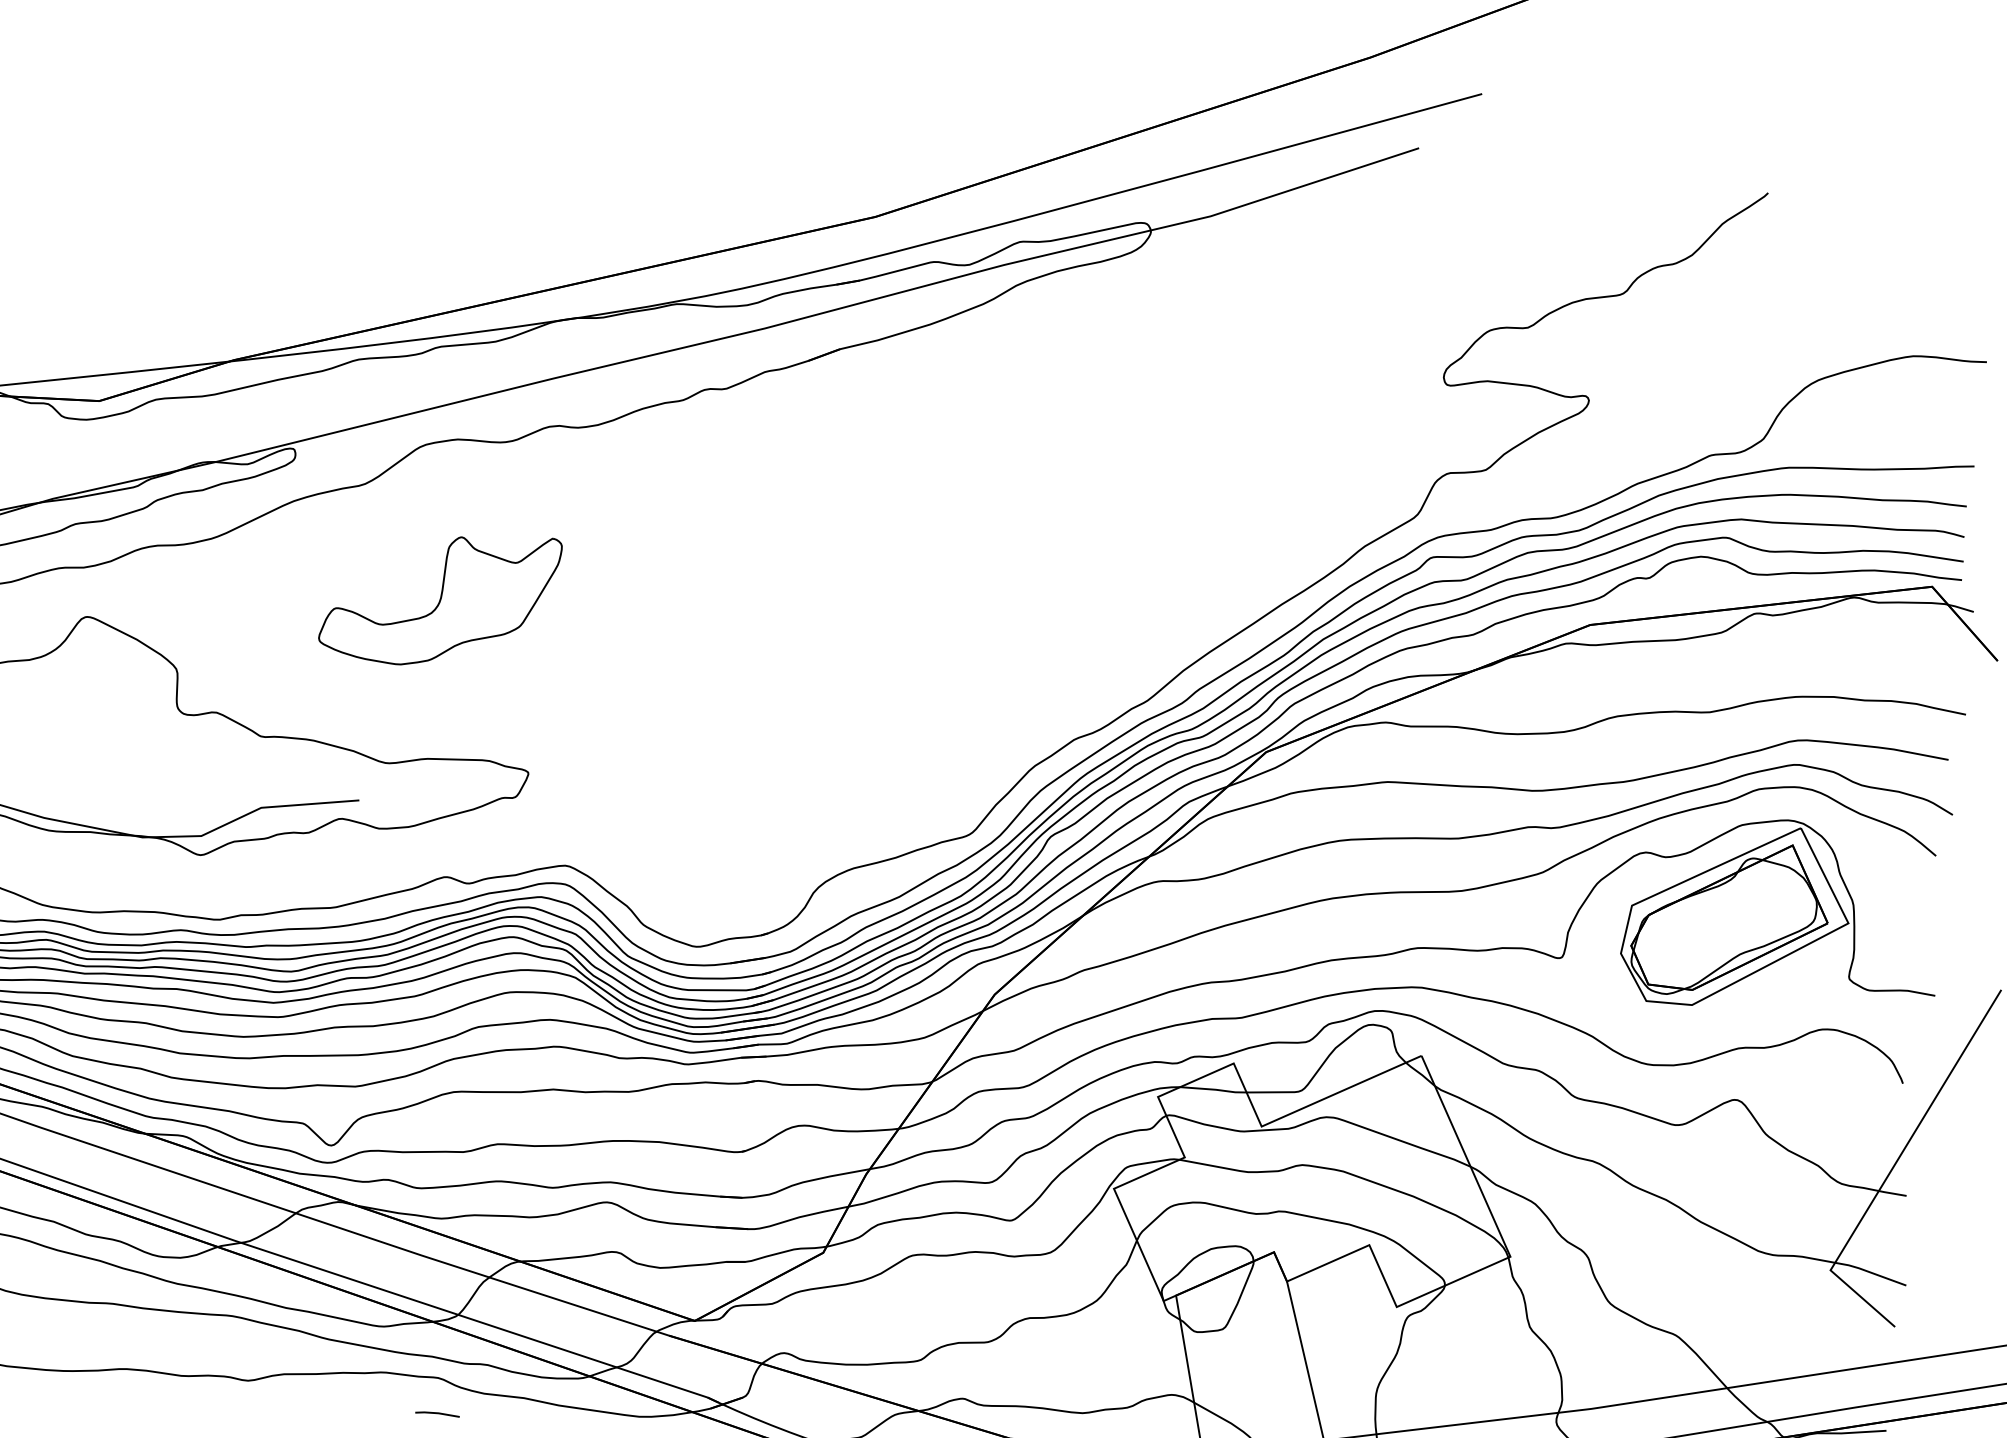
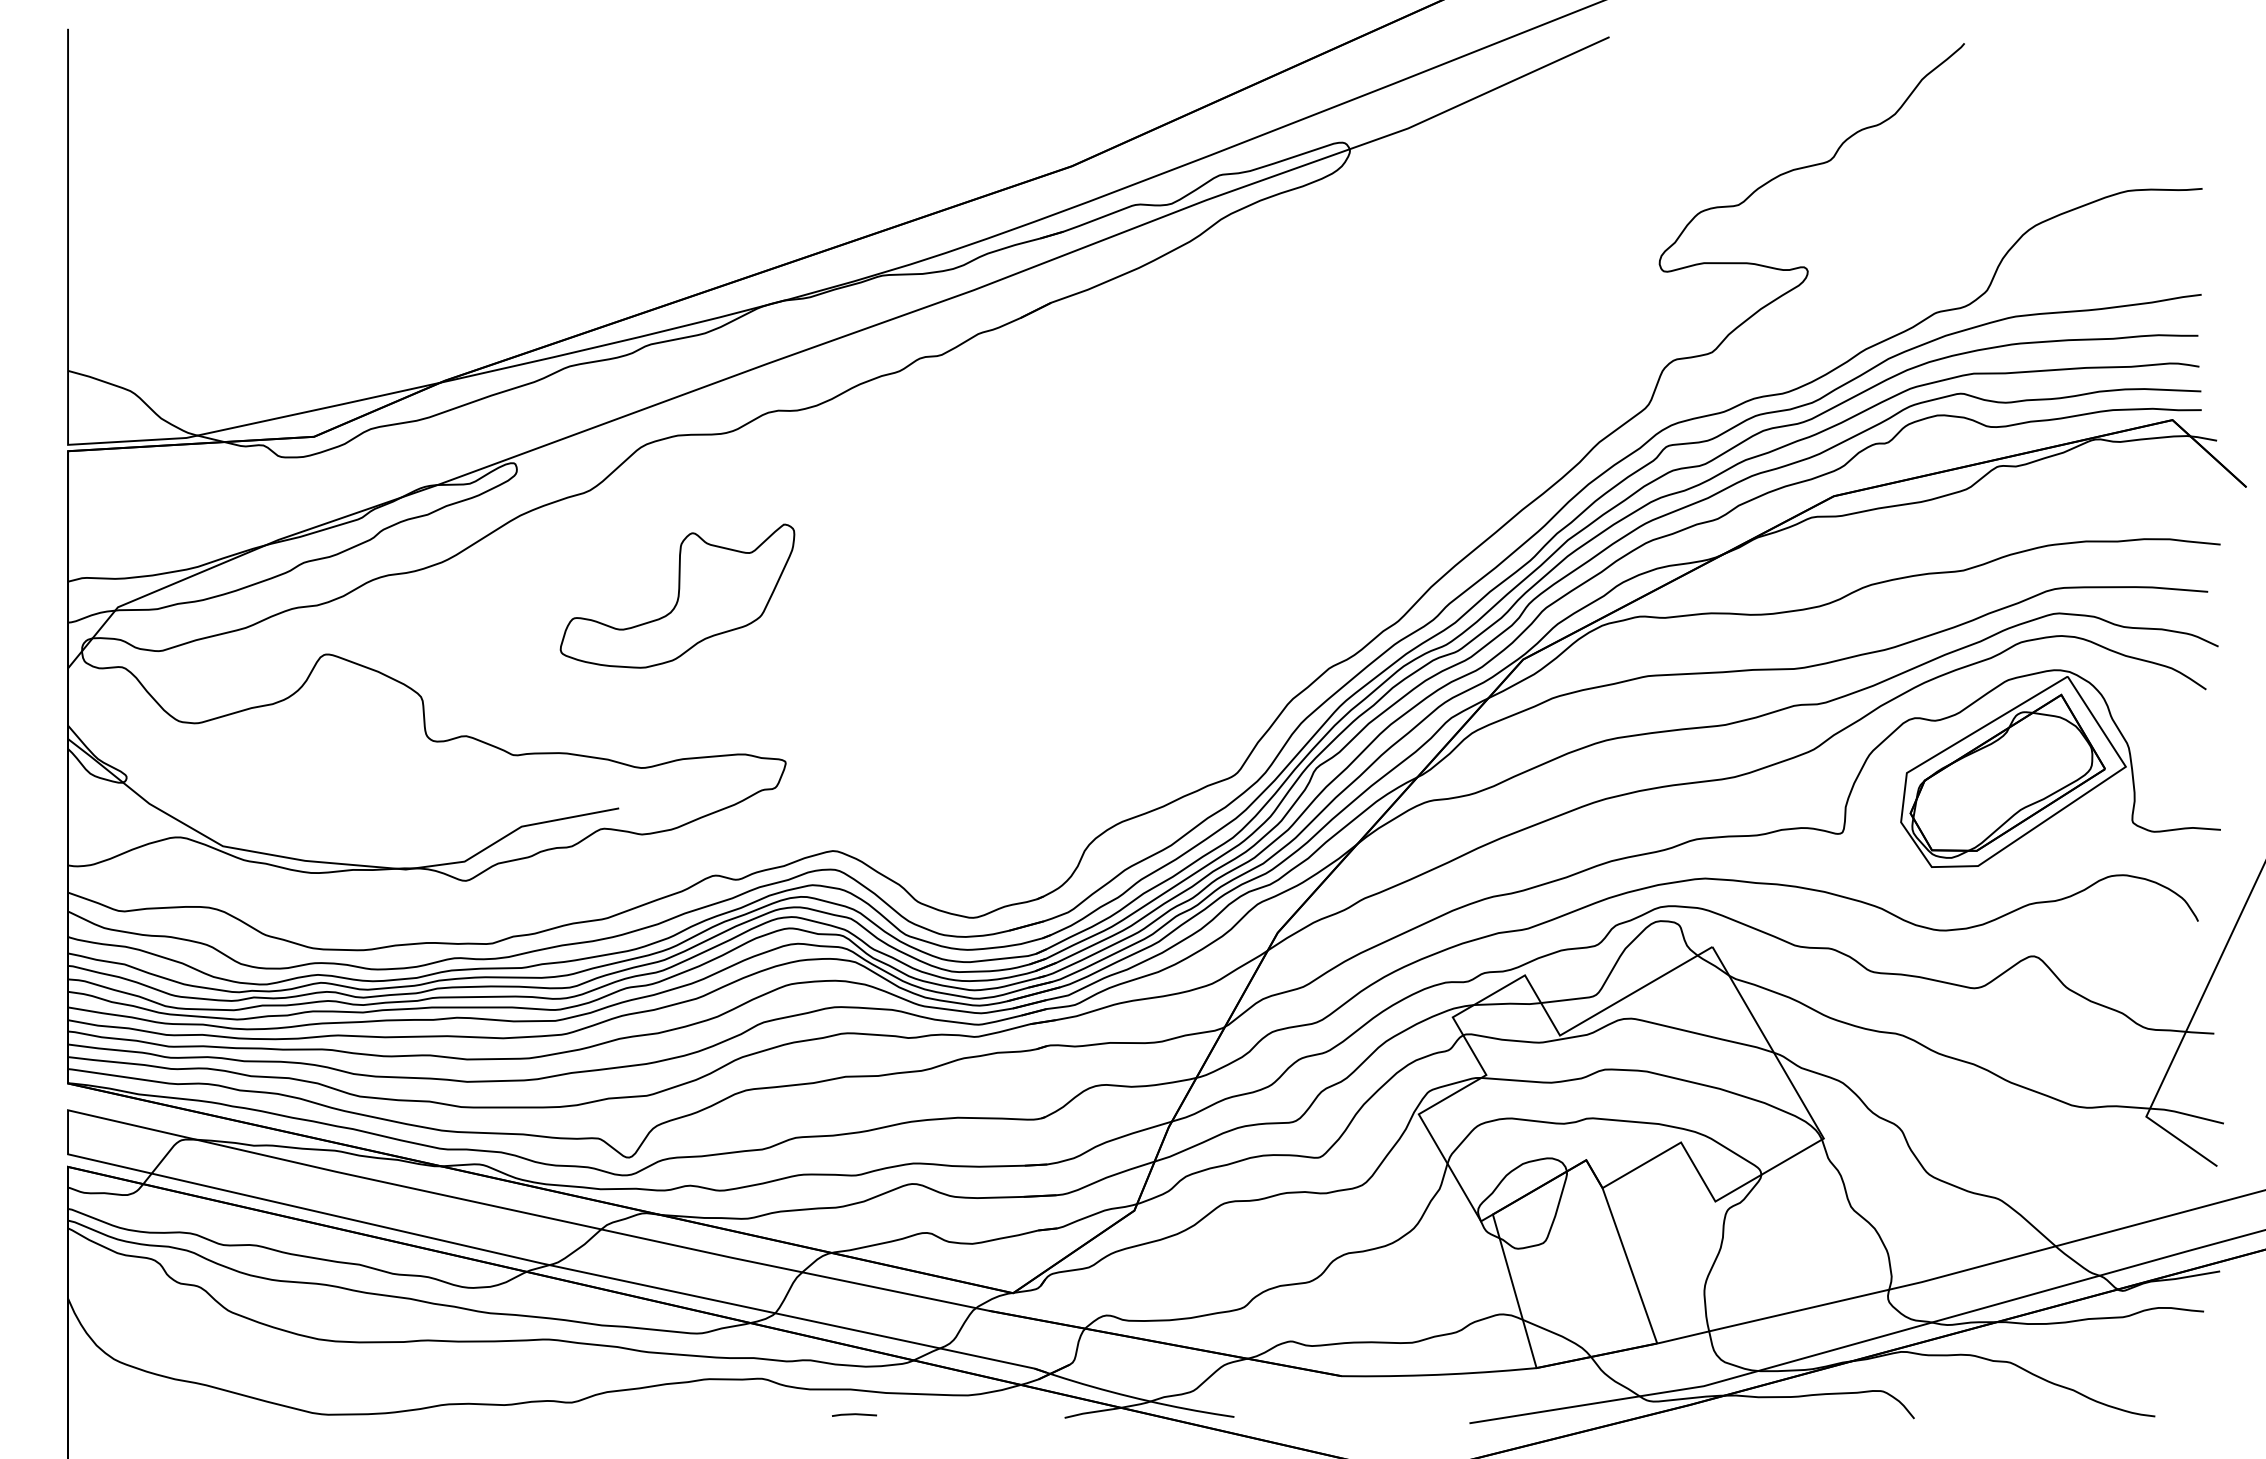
line: (437, 1413) -> (854, 1414), moved

